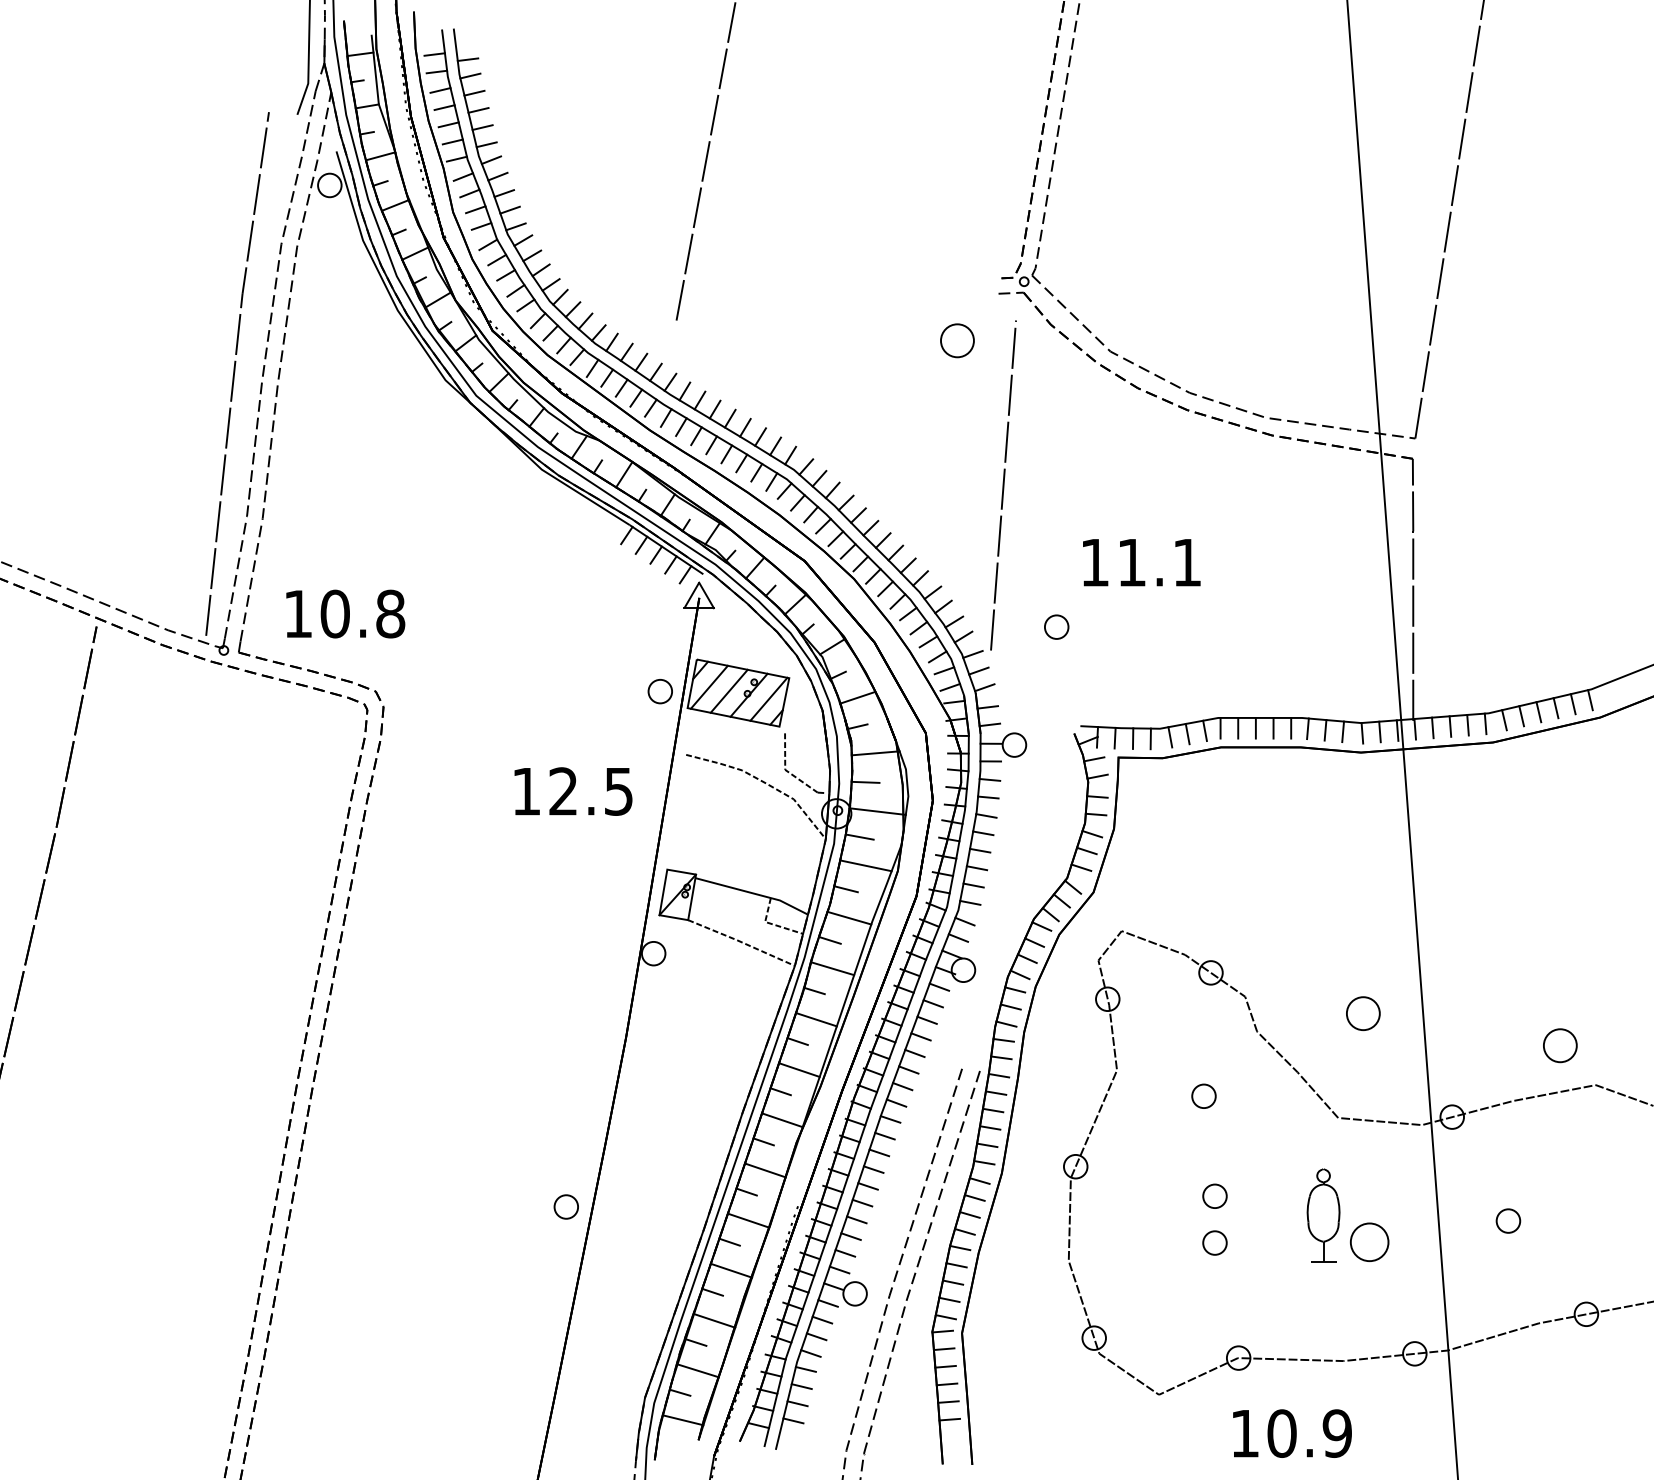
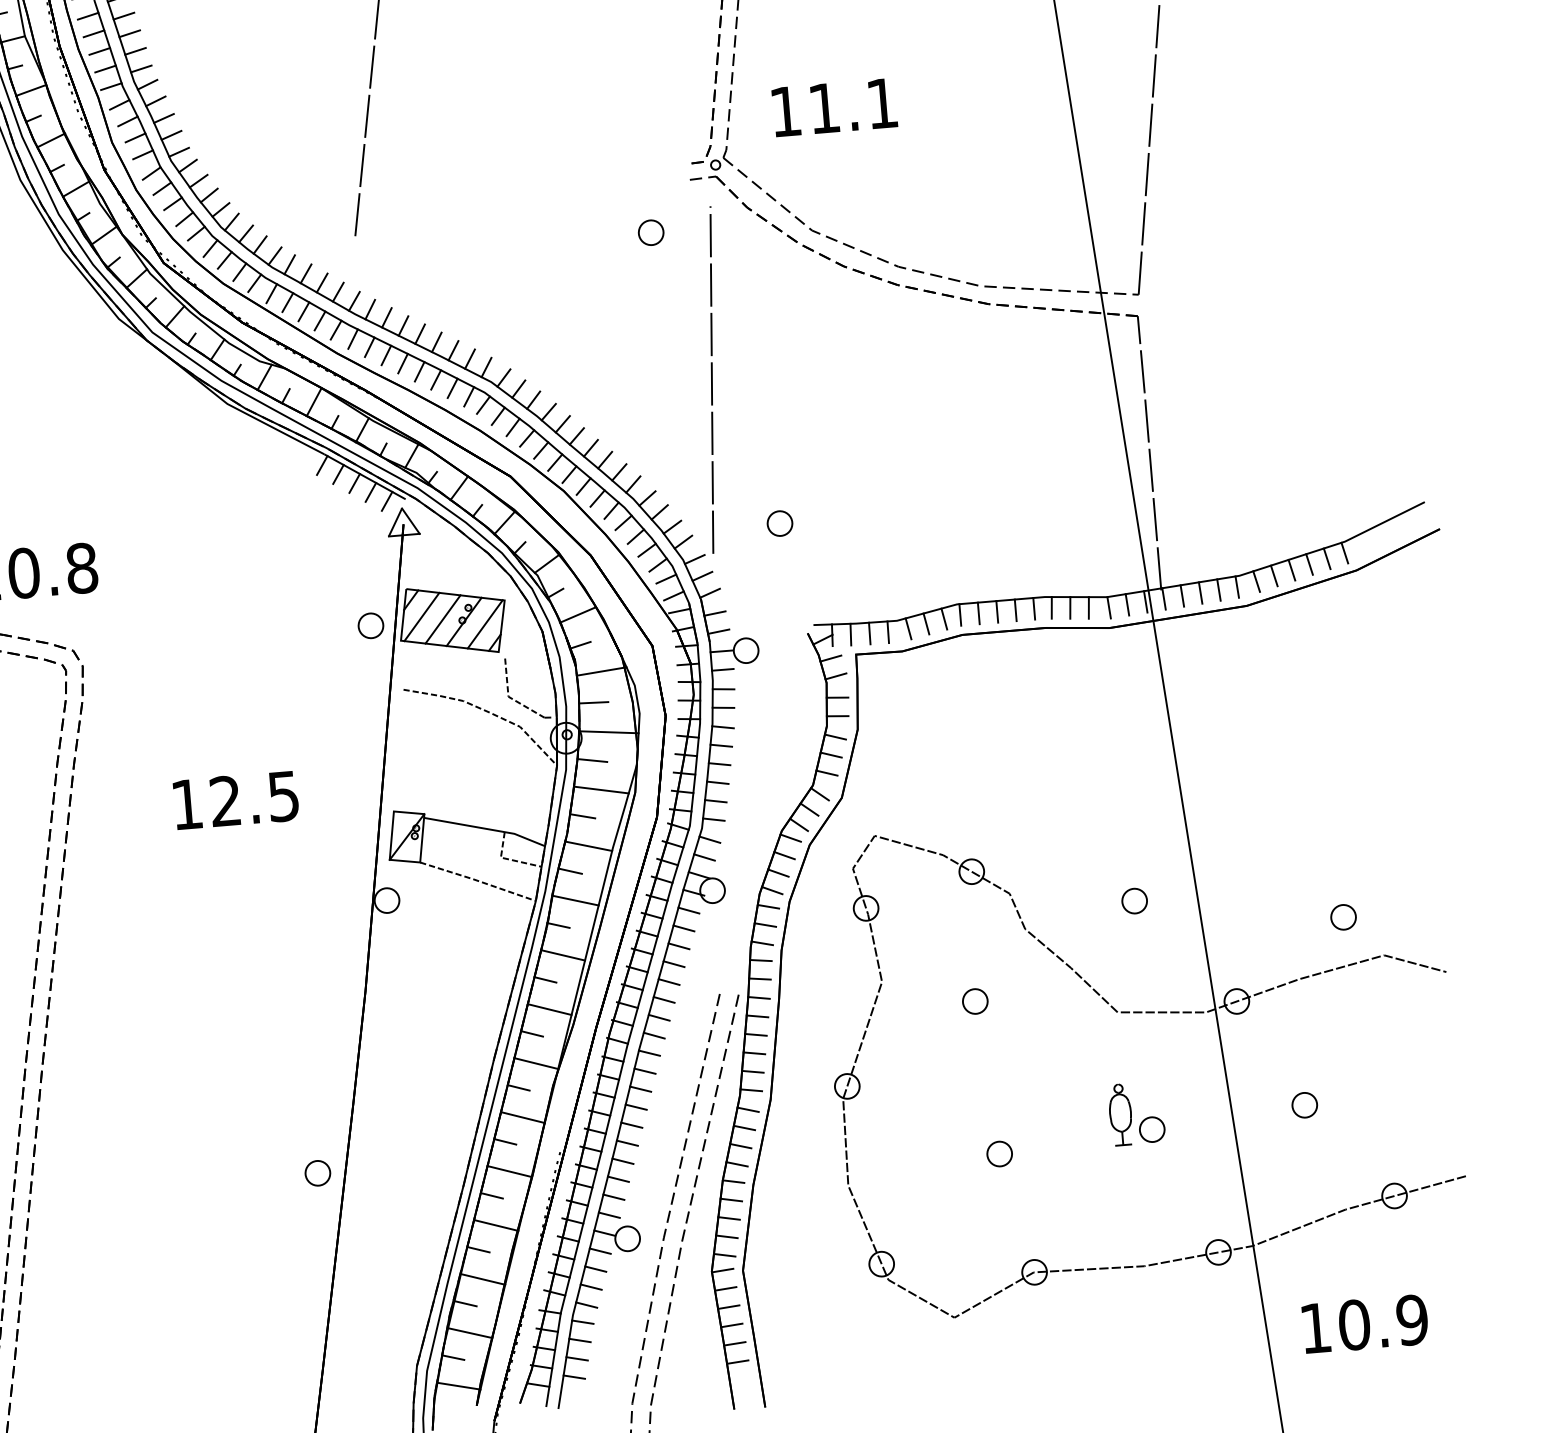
part: (957, 340) -> (651, 232), size x0.71
text: (1141, 562) -> (834, 107), moved
text: (573, 791) -> (236, 800), moved
part: (1362, 1013) -> (1133, 900), size x0.71
part: (1559, 1045) -> (1342, 917), size x0.71
part: (1214, 1195) -> (995, 1104), removed
part: (1348, 1214) -> (1136, 1112), size x0.62
text: (1292, 1433) -> (1365, 1323), moved

